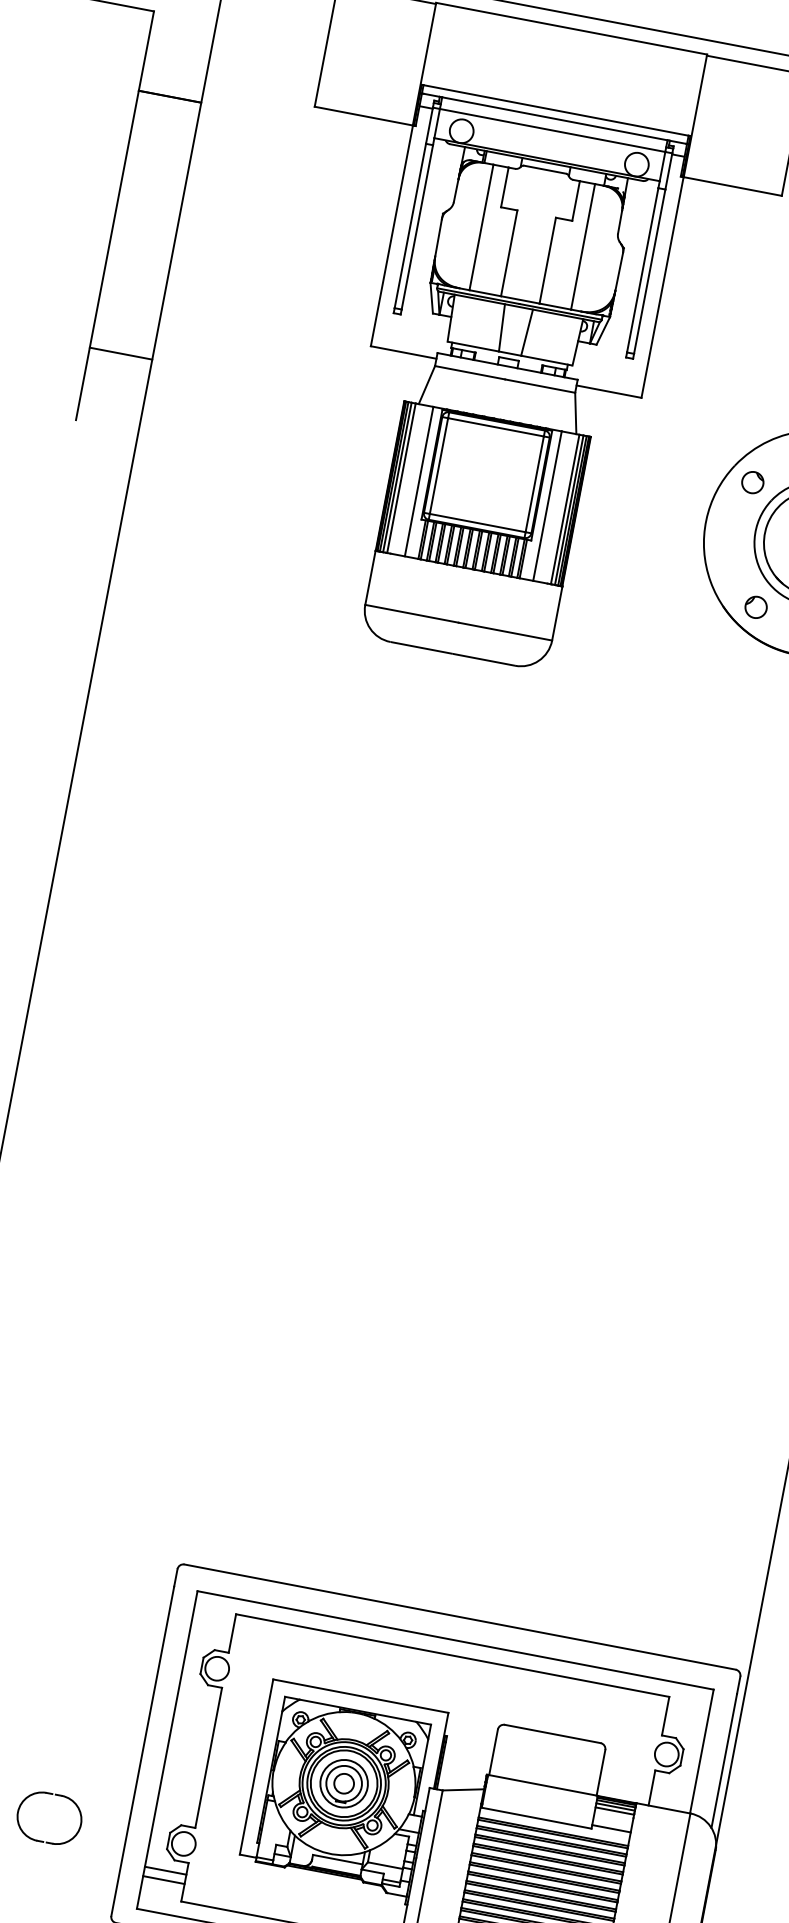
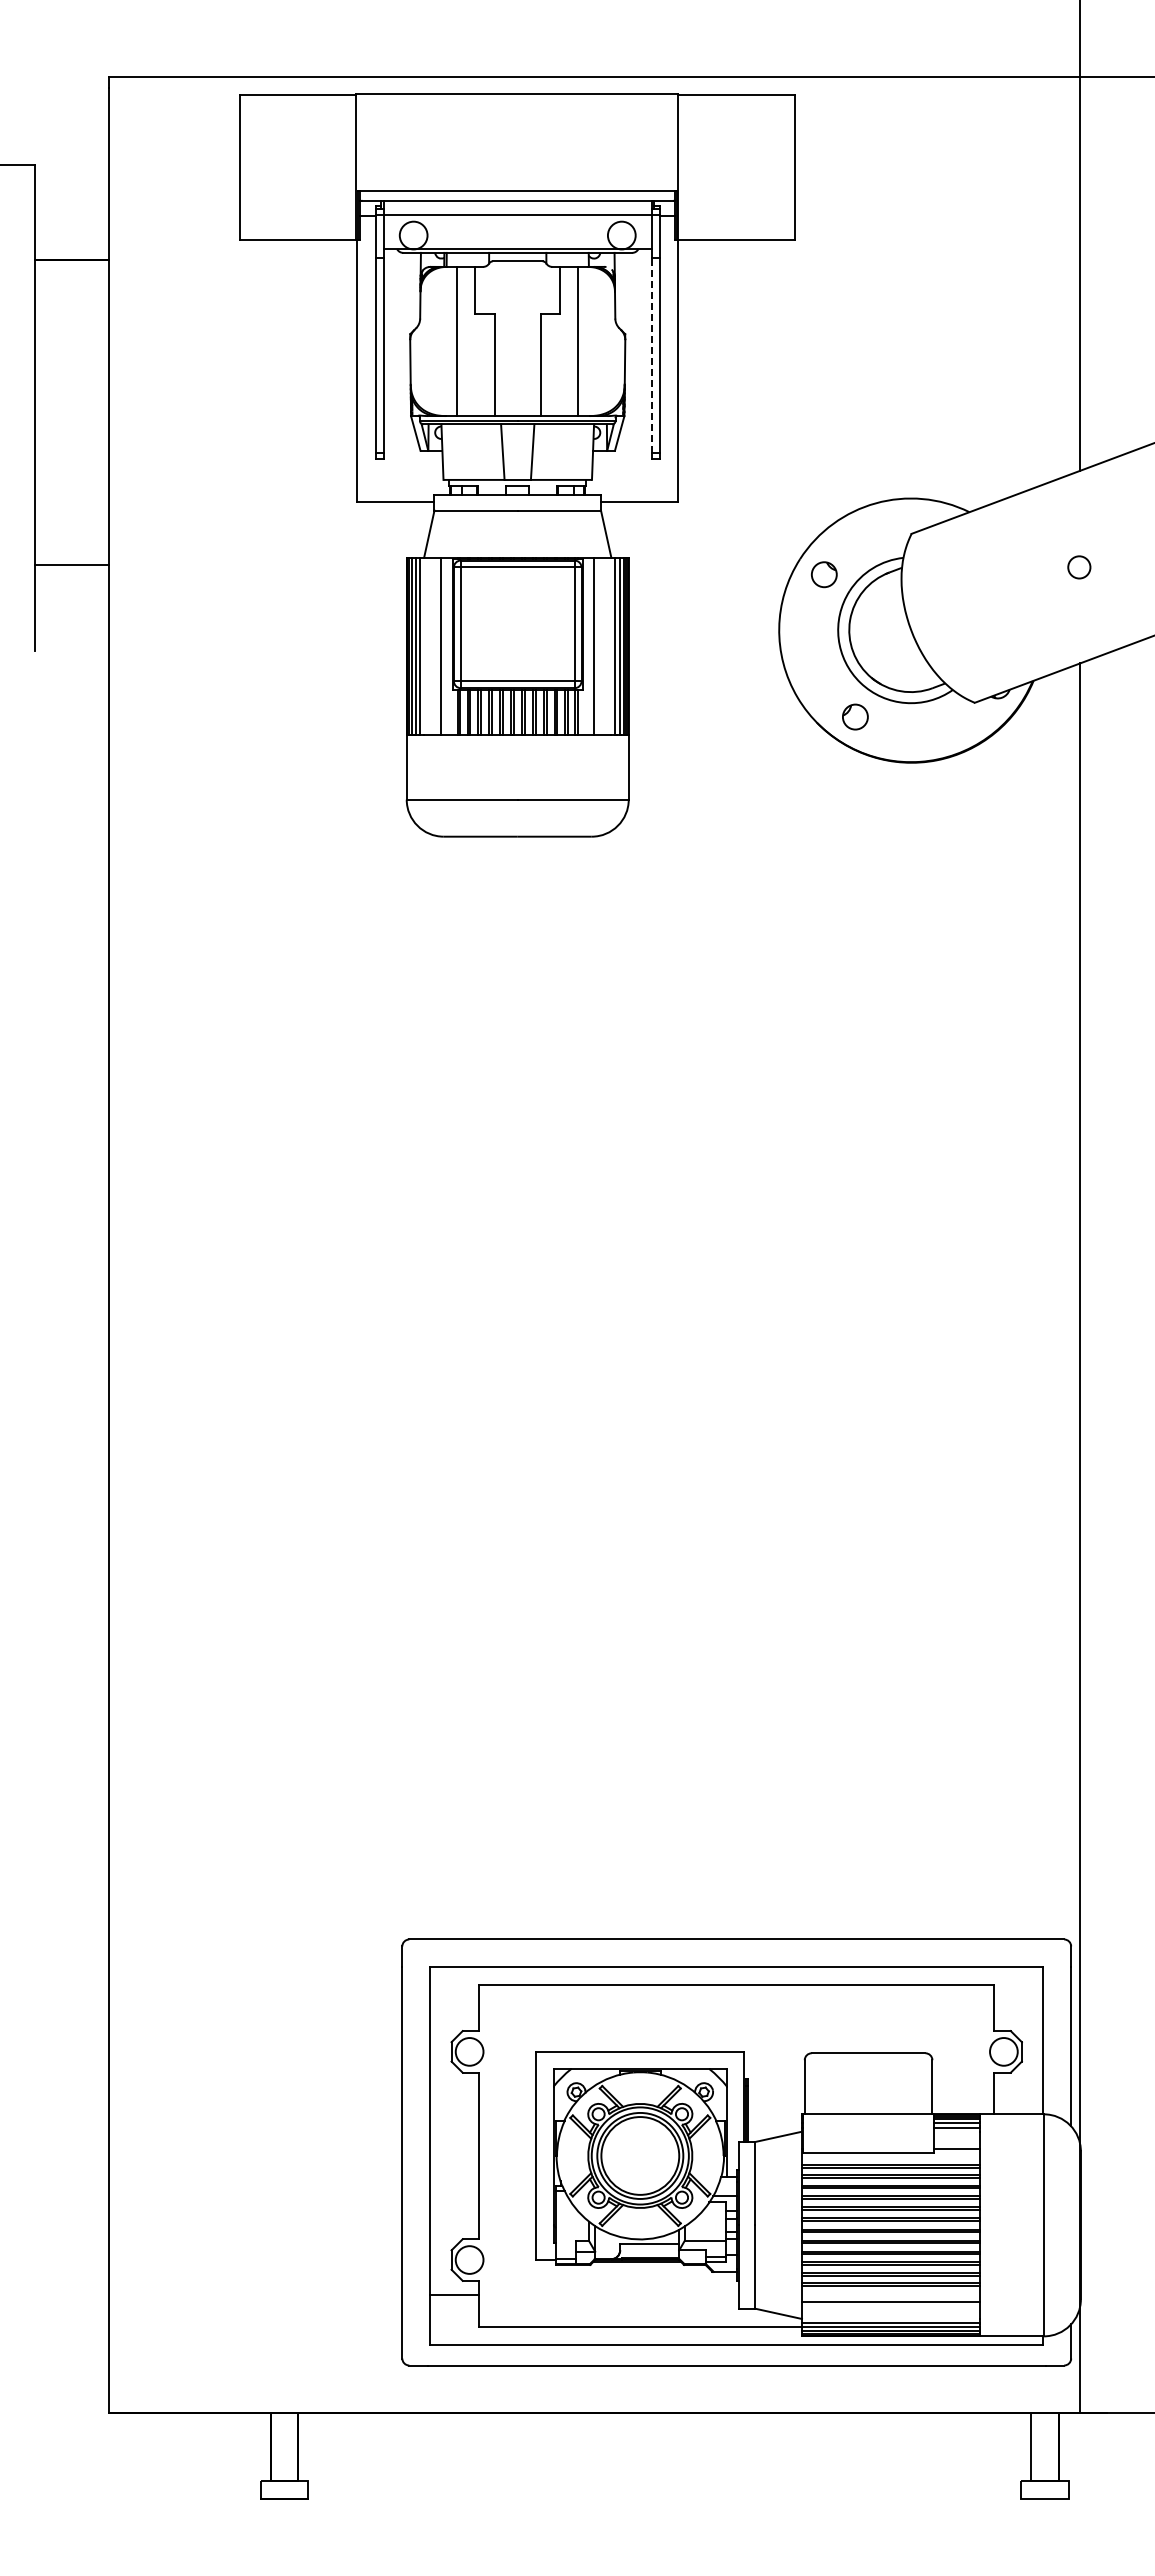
line: (642, 270) -> (651, 355), solid -> dashed
part: (343, 1783) -> (639, 2155), removed
part: (52, 1794) -> (308, 2232), removed
line: (163, 1879) -> (454, 2305), removed

